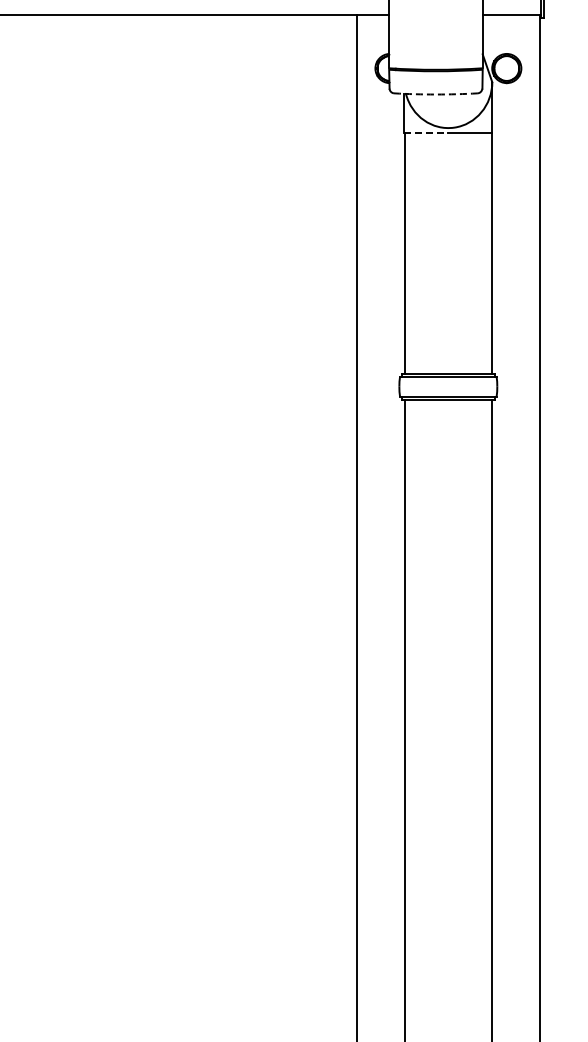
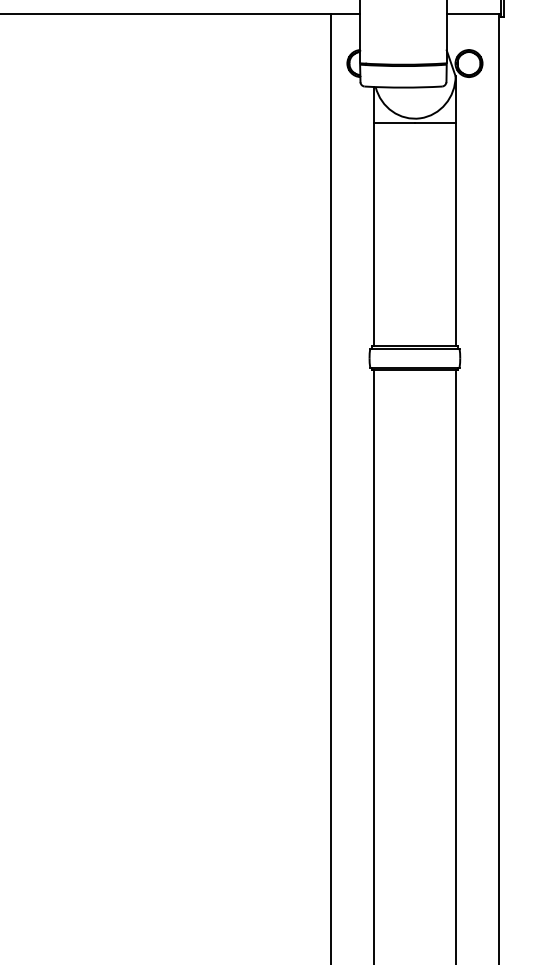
arc: (435, 94) -> (403, 87), dashed -> solid
line: (426, 132) -> (394, 122), dashed -> solid

